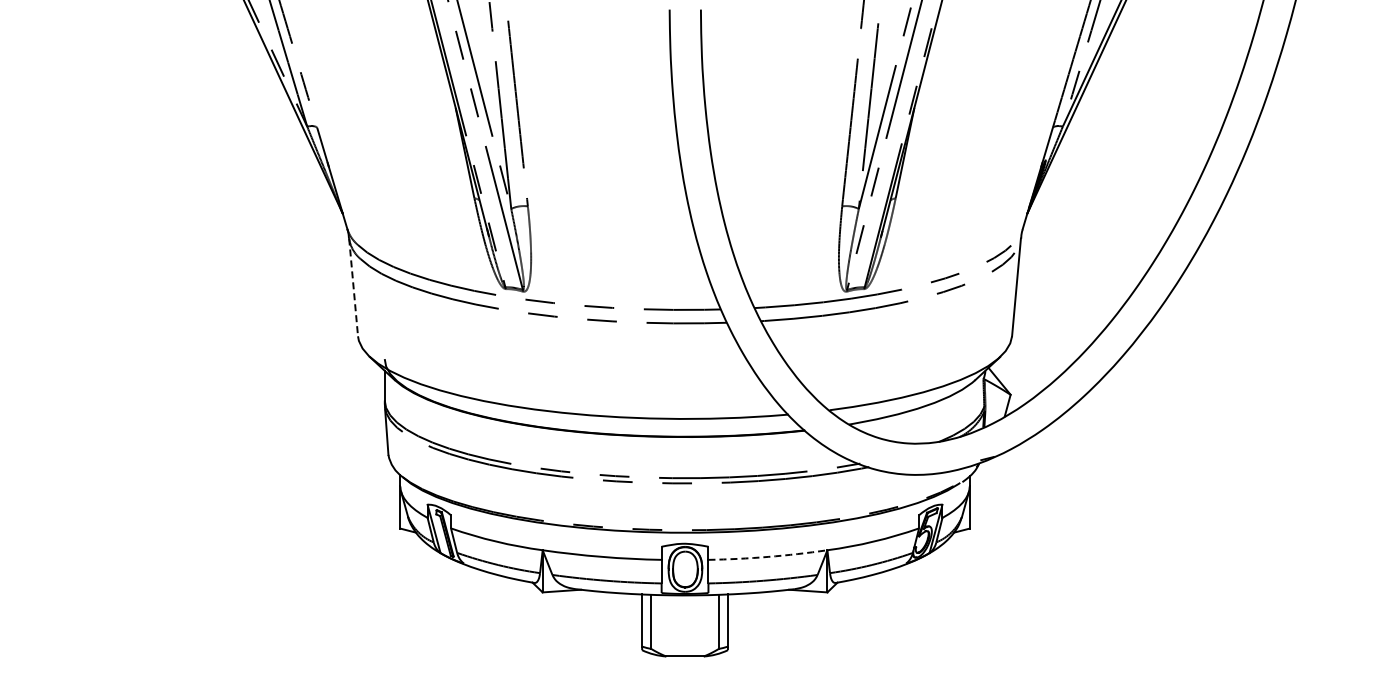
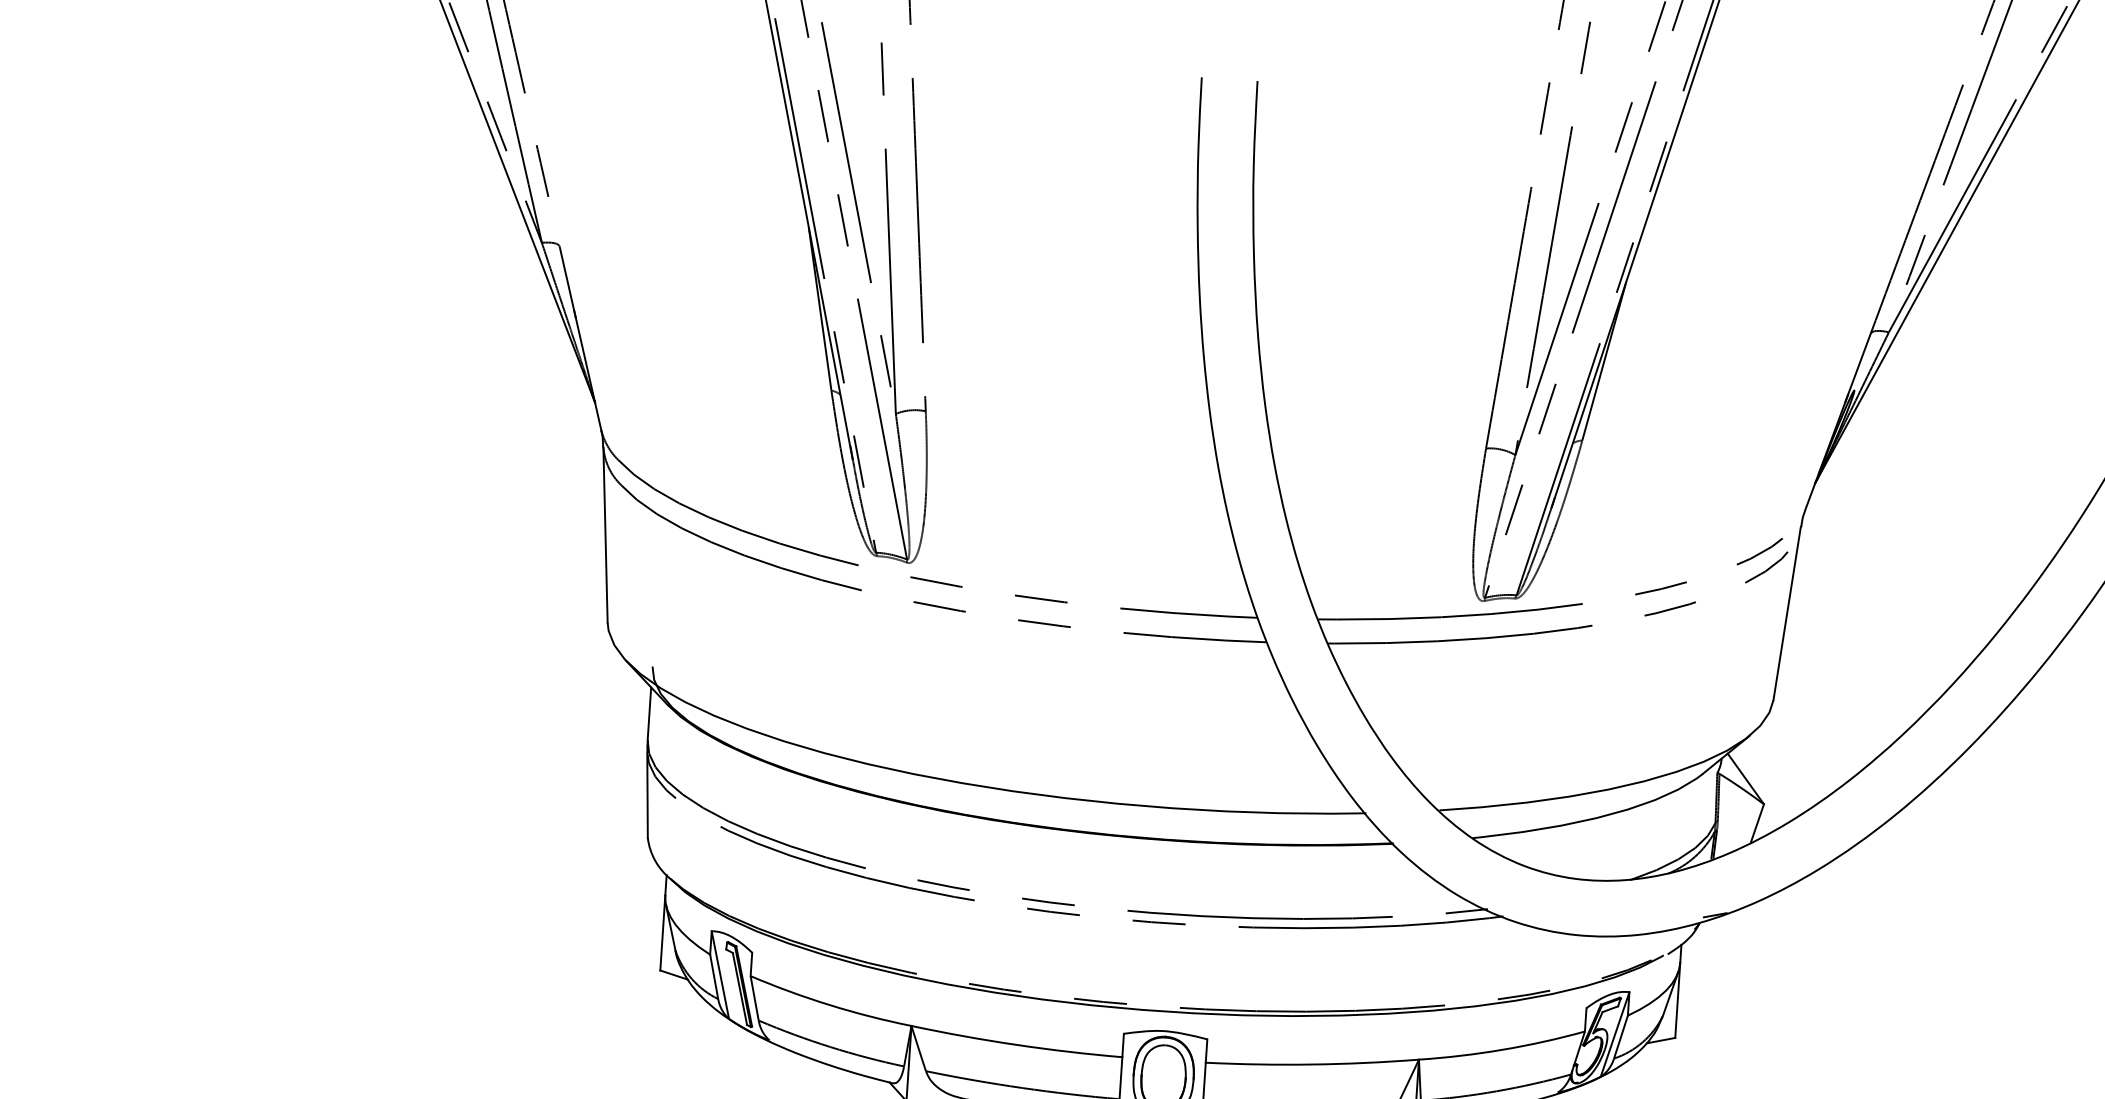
line: (353, 287) -> (605, 535), dashed -> solid
arc: (768, 556) -> (1313, 1063), dashed -> solid

